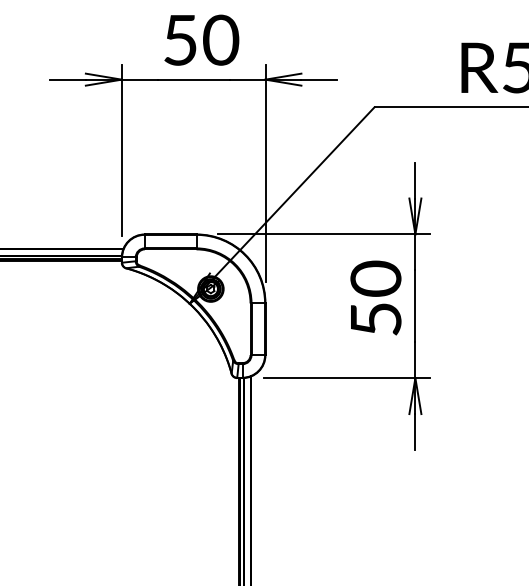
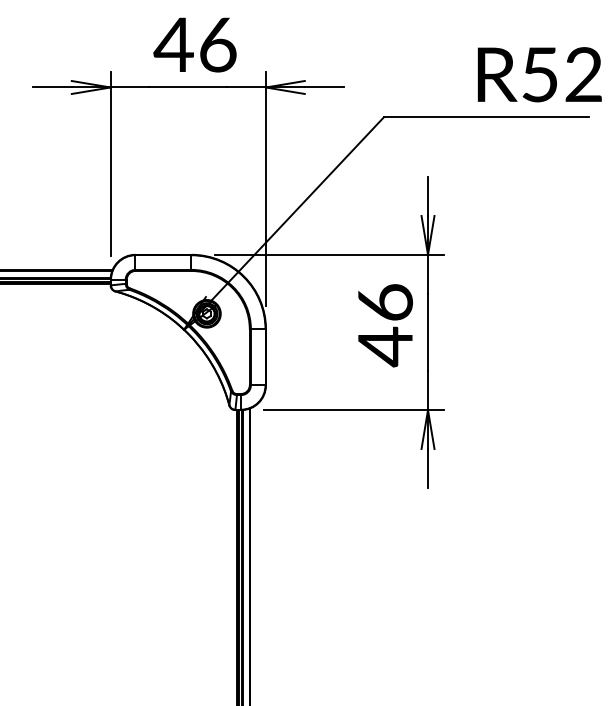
text: (200, 39) -> (195, 44), 50 -> 46
text: (376, 299) -> (385, 325), 50 -> 46

